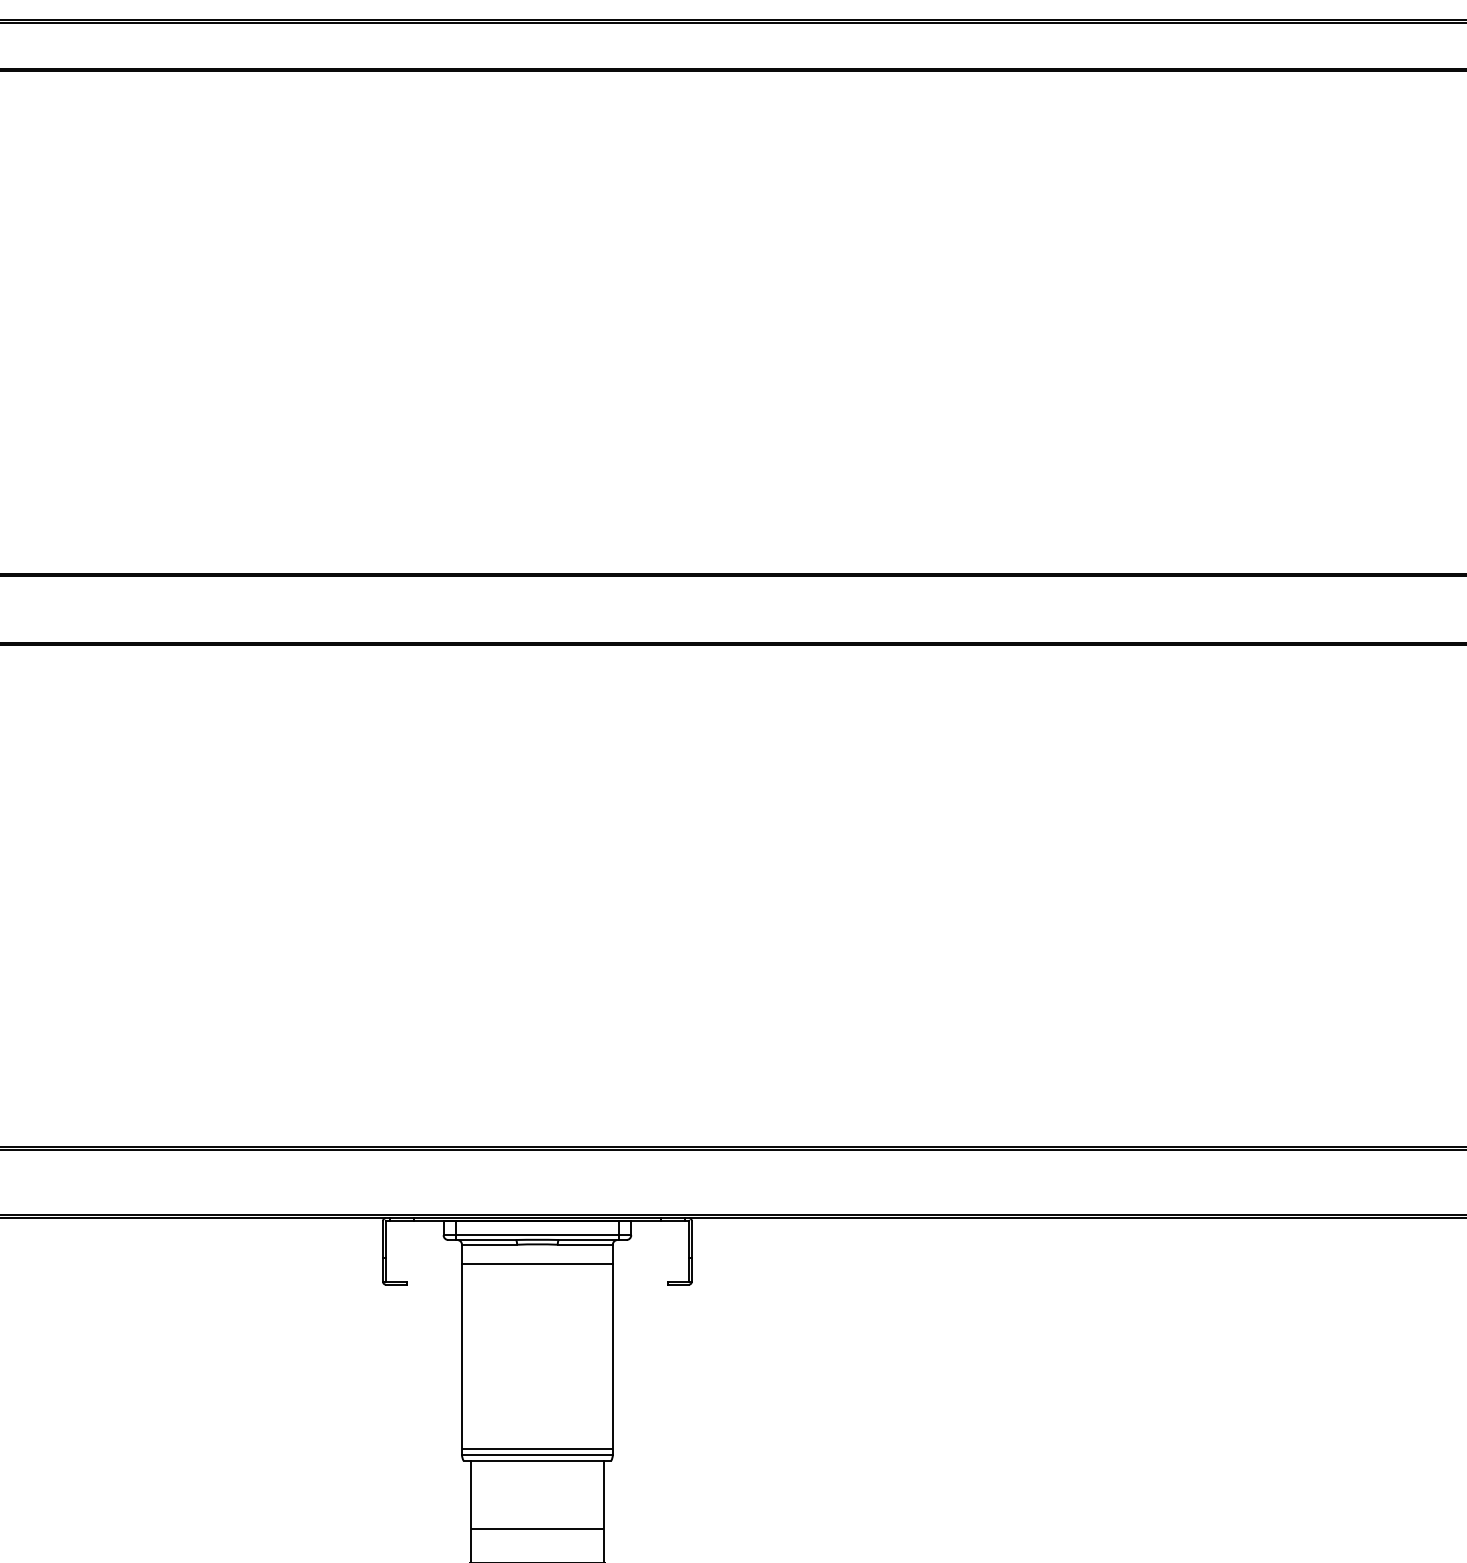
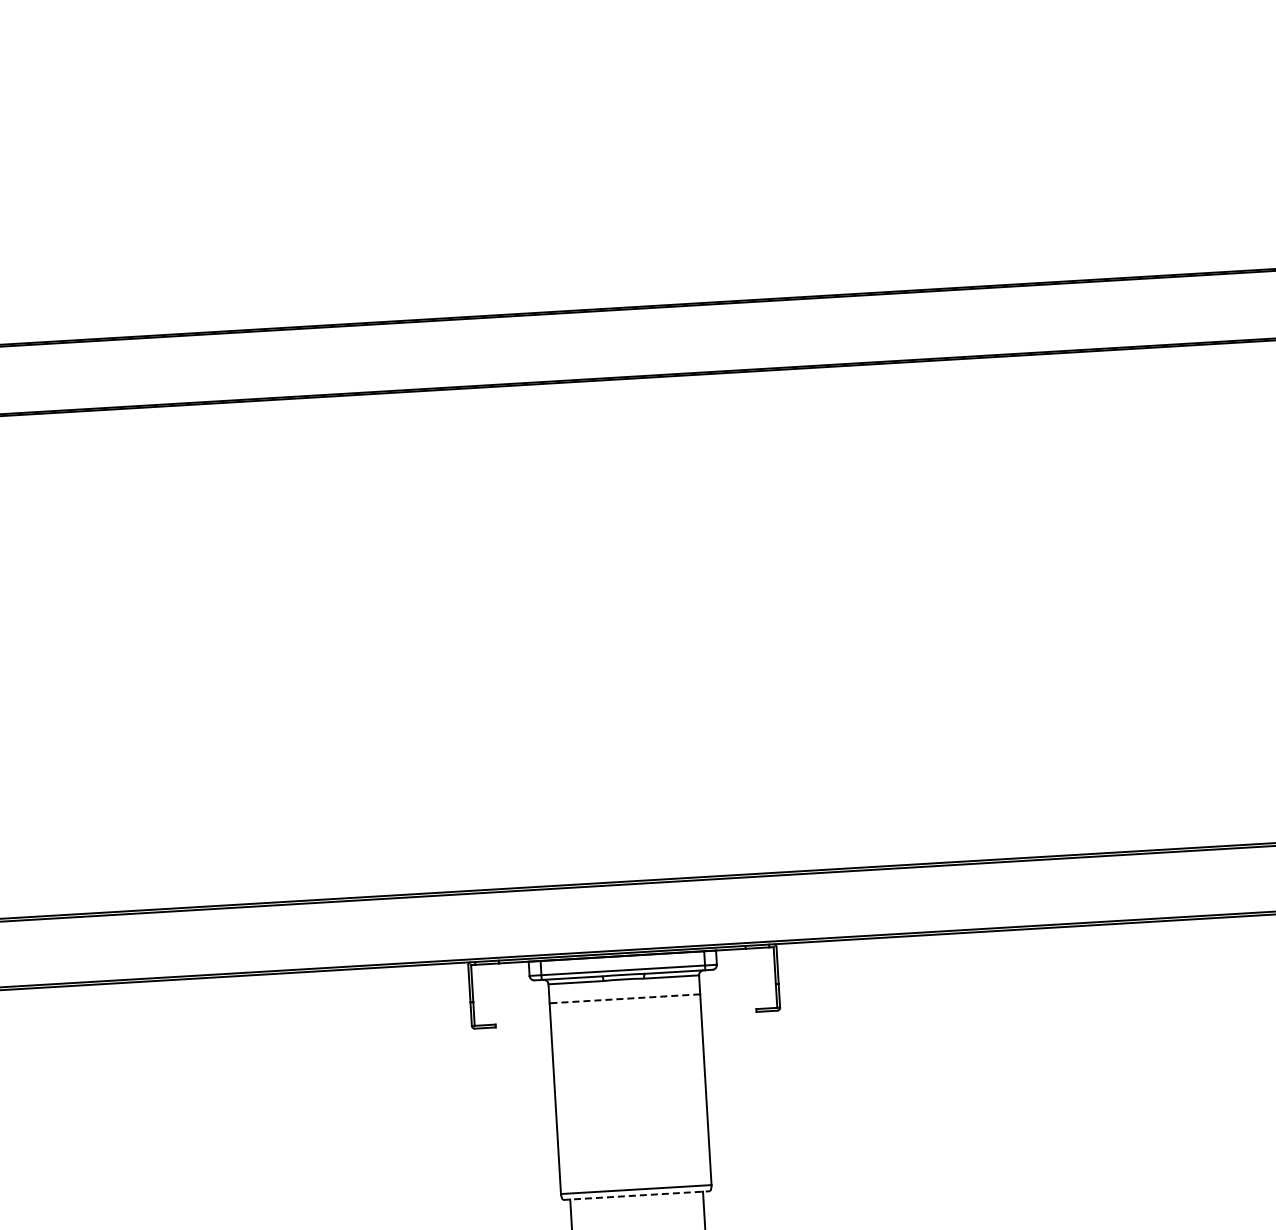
line: (536, 1263) -> (623, 998), solid -> dashed
line: (537, 1449) -> (636, 1184), removed
line: (537, 1460) -> (636, 1195), solid -> dashed

